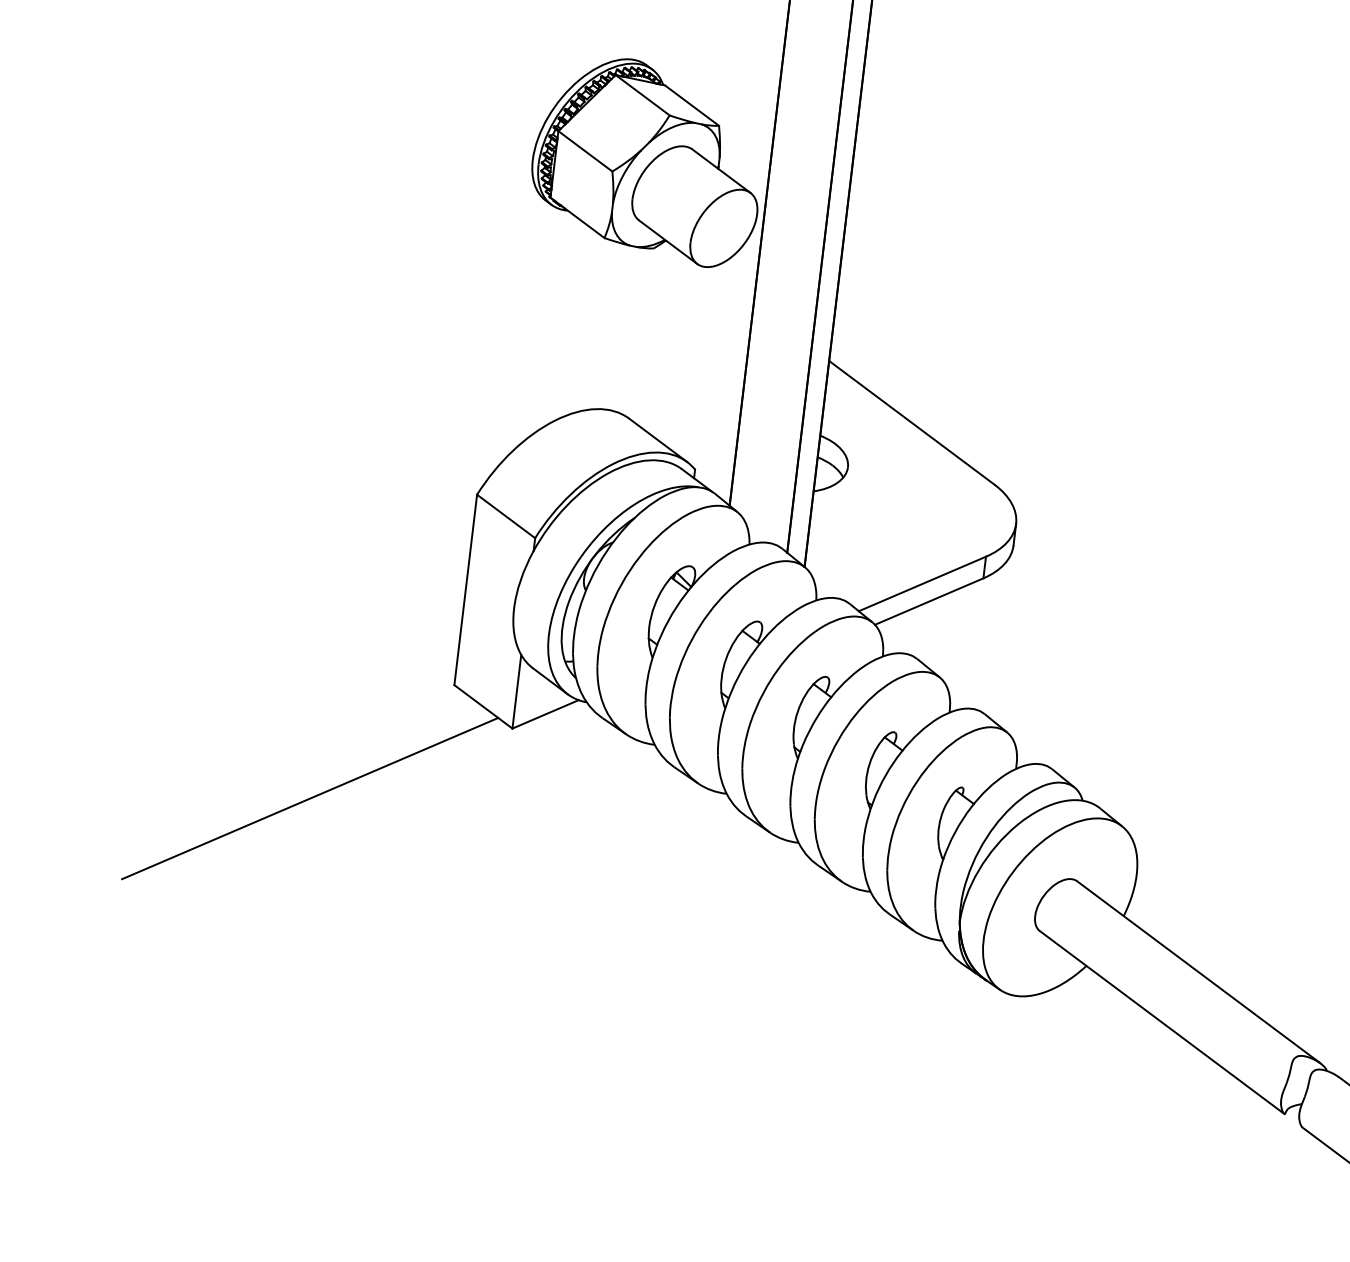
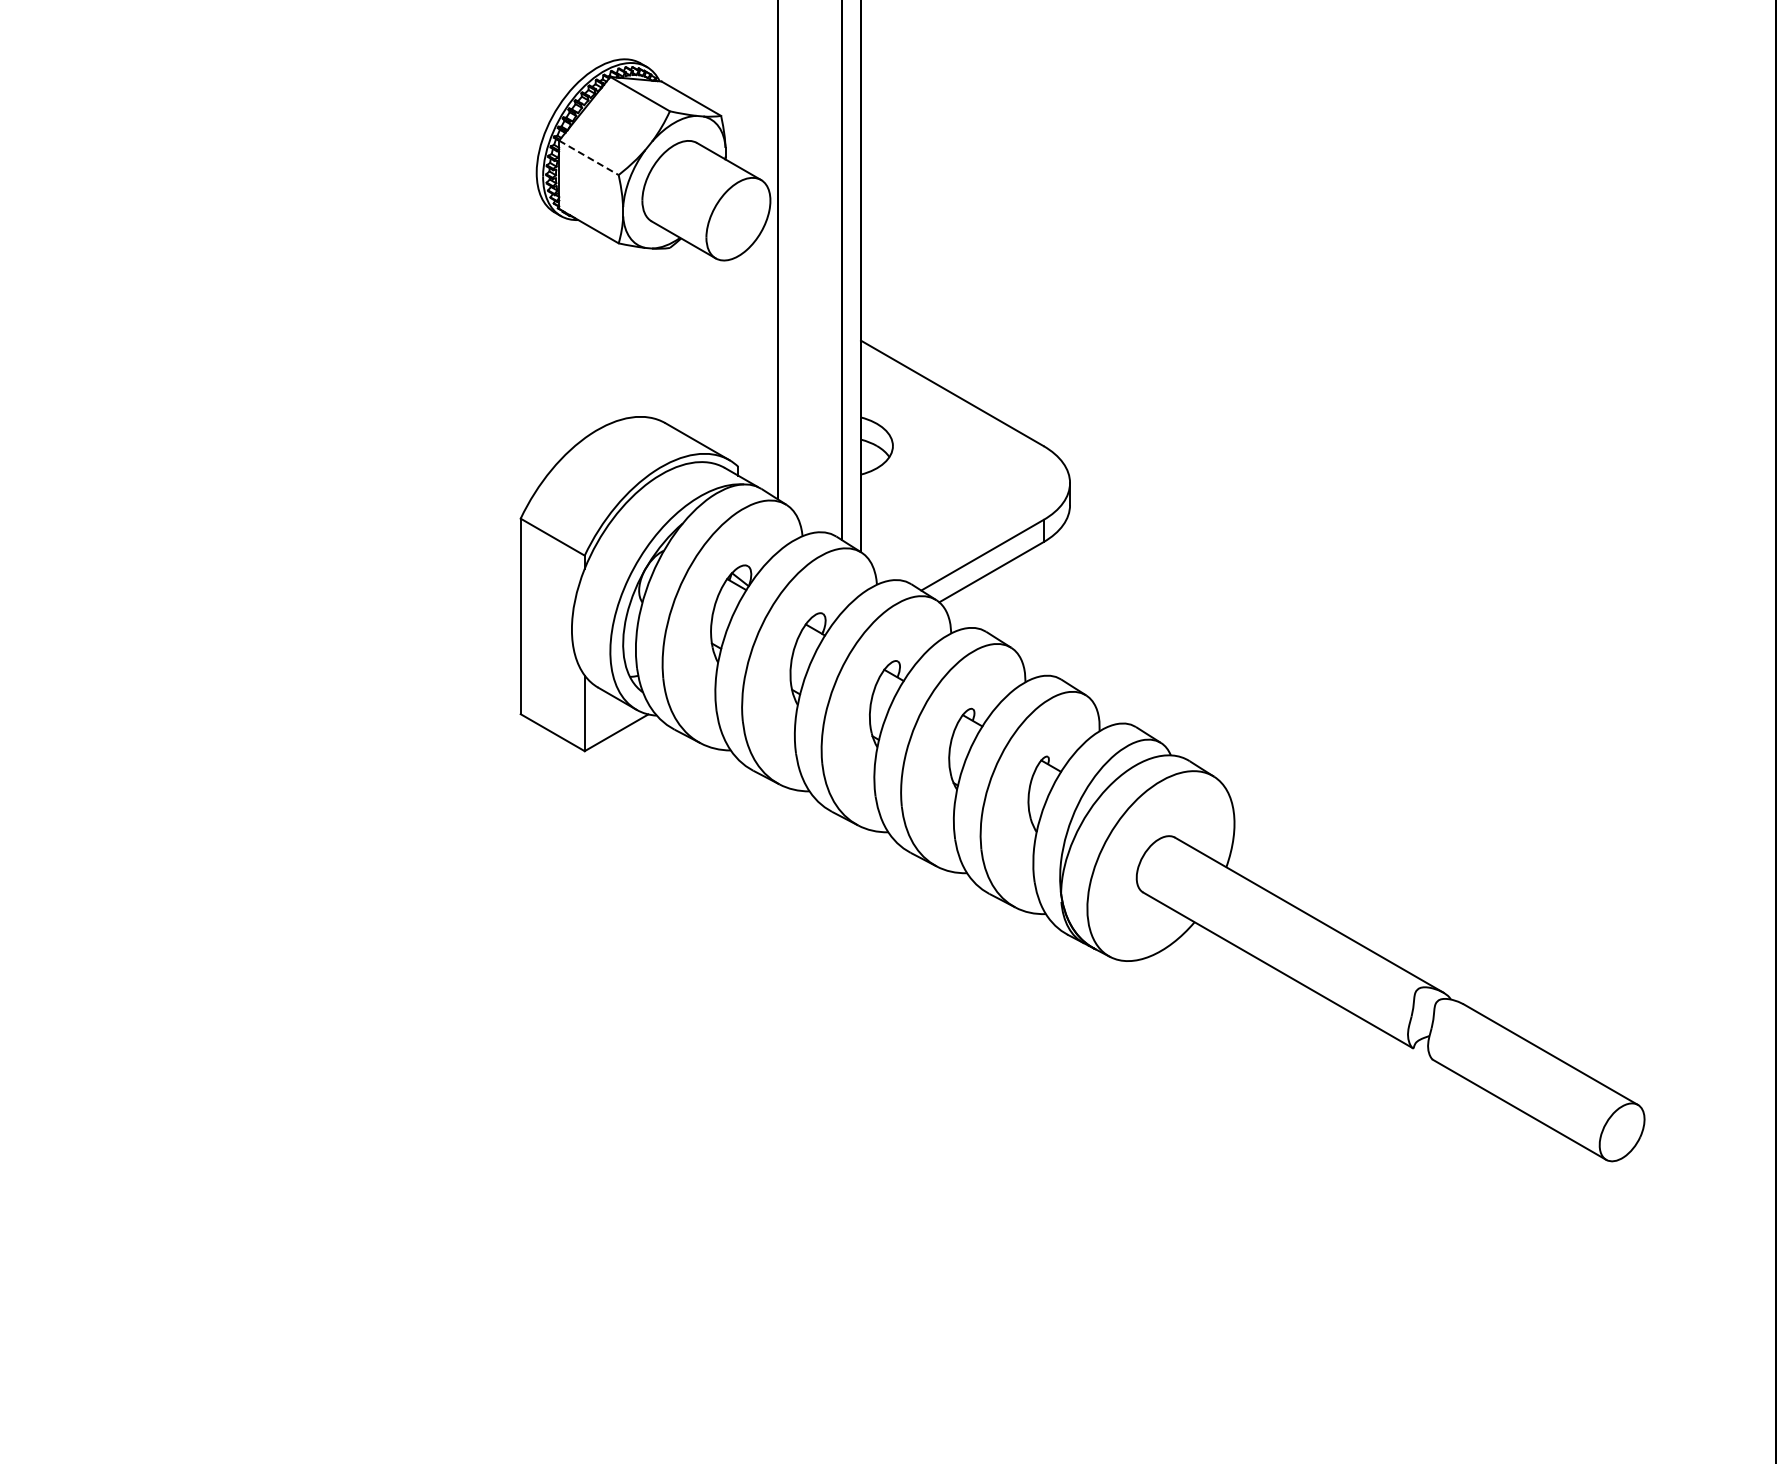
line: (585, 152) -> (589, 158), solid -> dashed
line: (310, 798) -> (388, 846), removed

